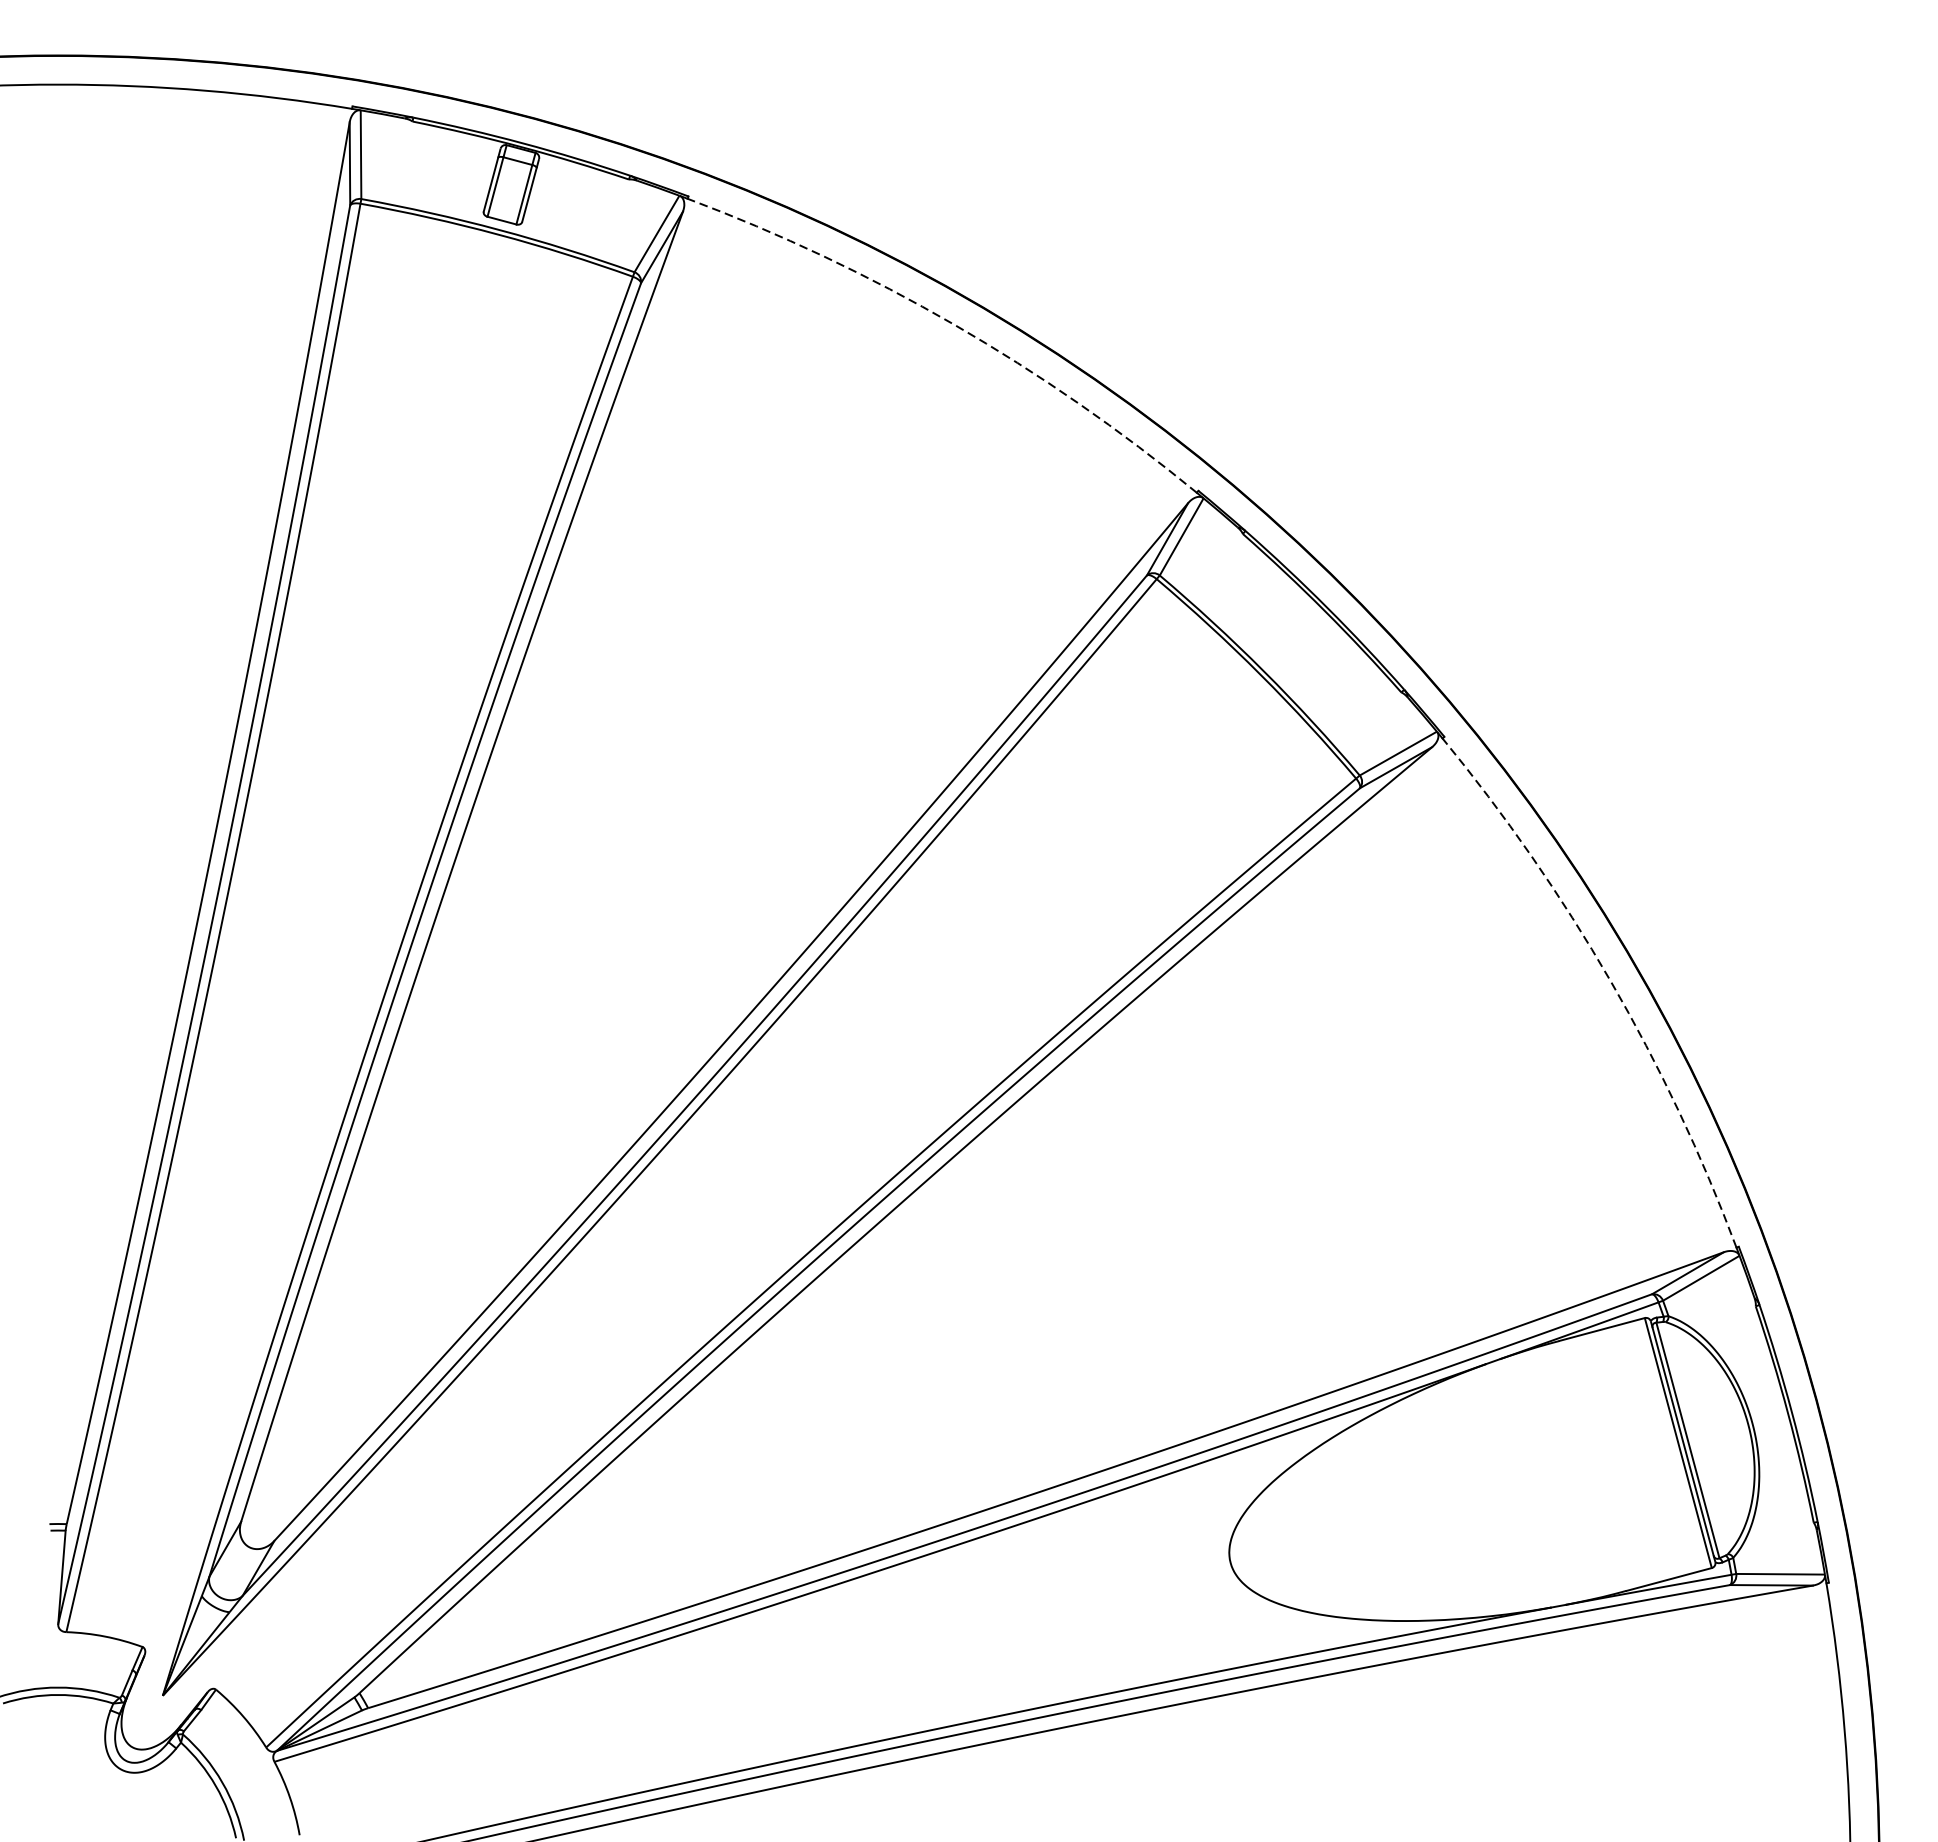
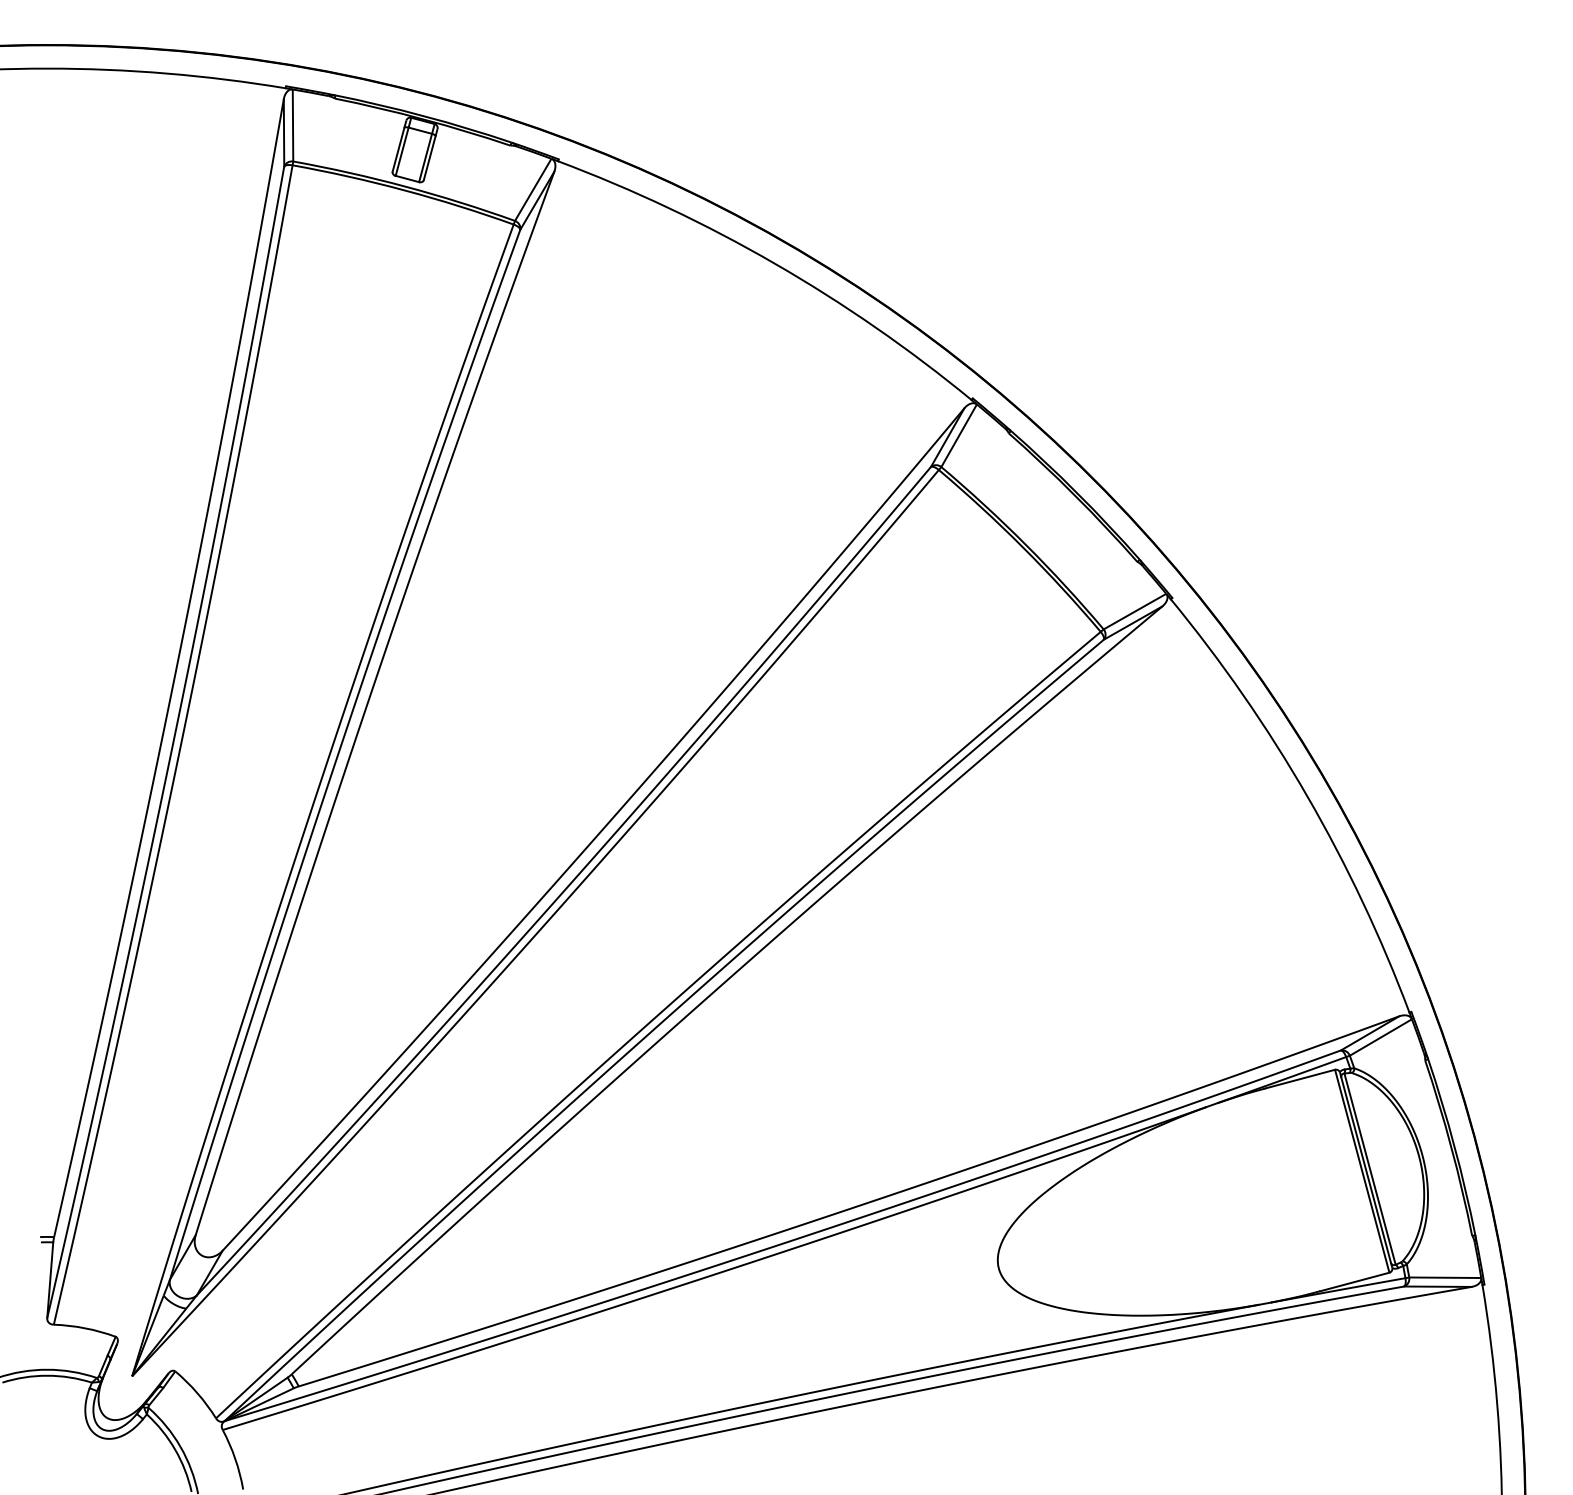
arc: (954, 324) -> (774, 263), dashed -> solid
arc: (1610, 981) -> (1307, 796), dashed -> solid

